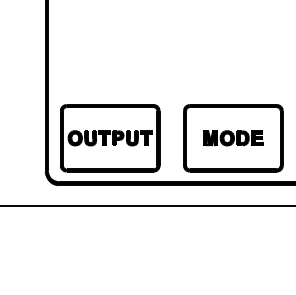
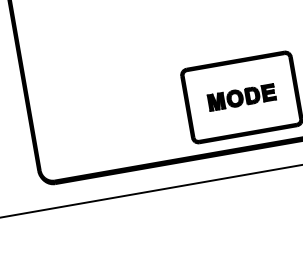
part: (110, 138) -> (104, 121), removed

